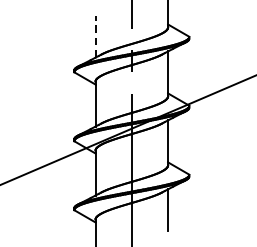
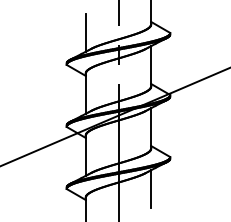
line: (95, 36) -> (85, 32), dashed -> solid

